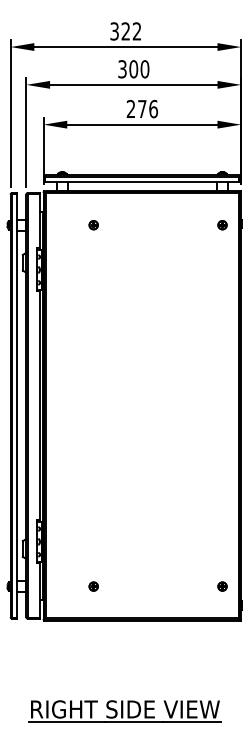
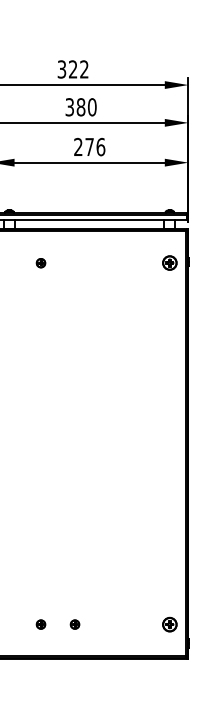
text: (133, 69) -> (80, 107), 300 -> 380
part: (222, 225) -> (169, 263), size x1.6
part: (127, 586) -> (74, 624), added
part: (222, 586) -> (169, 624), size x1.6

